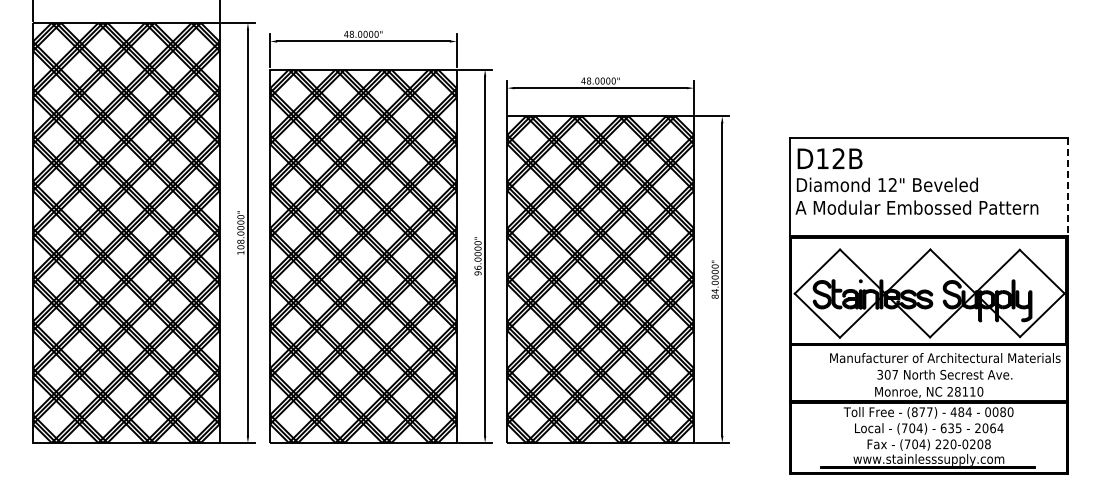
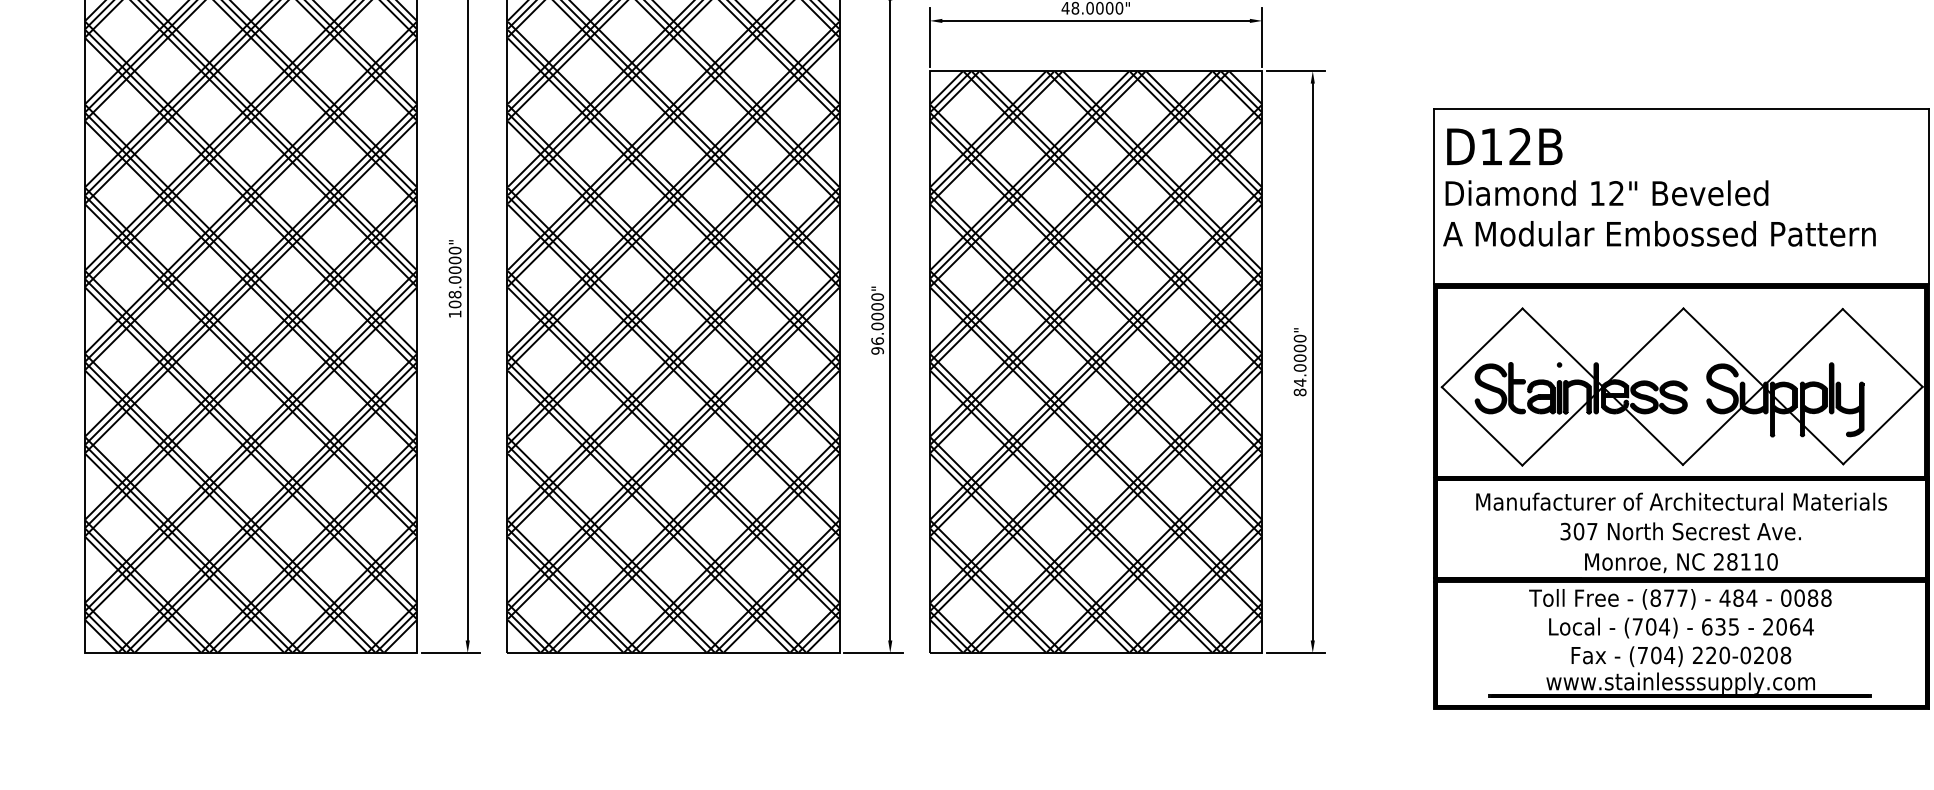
line: (1067, 187) -> (1927, 197), dashed -> solid
text: (945, 366) -> (1681, 516), moved
text: (1010, 411) -> (1826, 596), 0080 -> 0088

